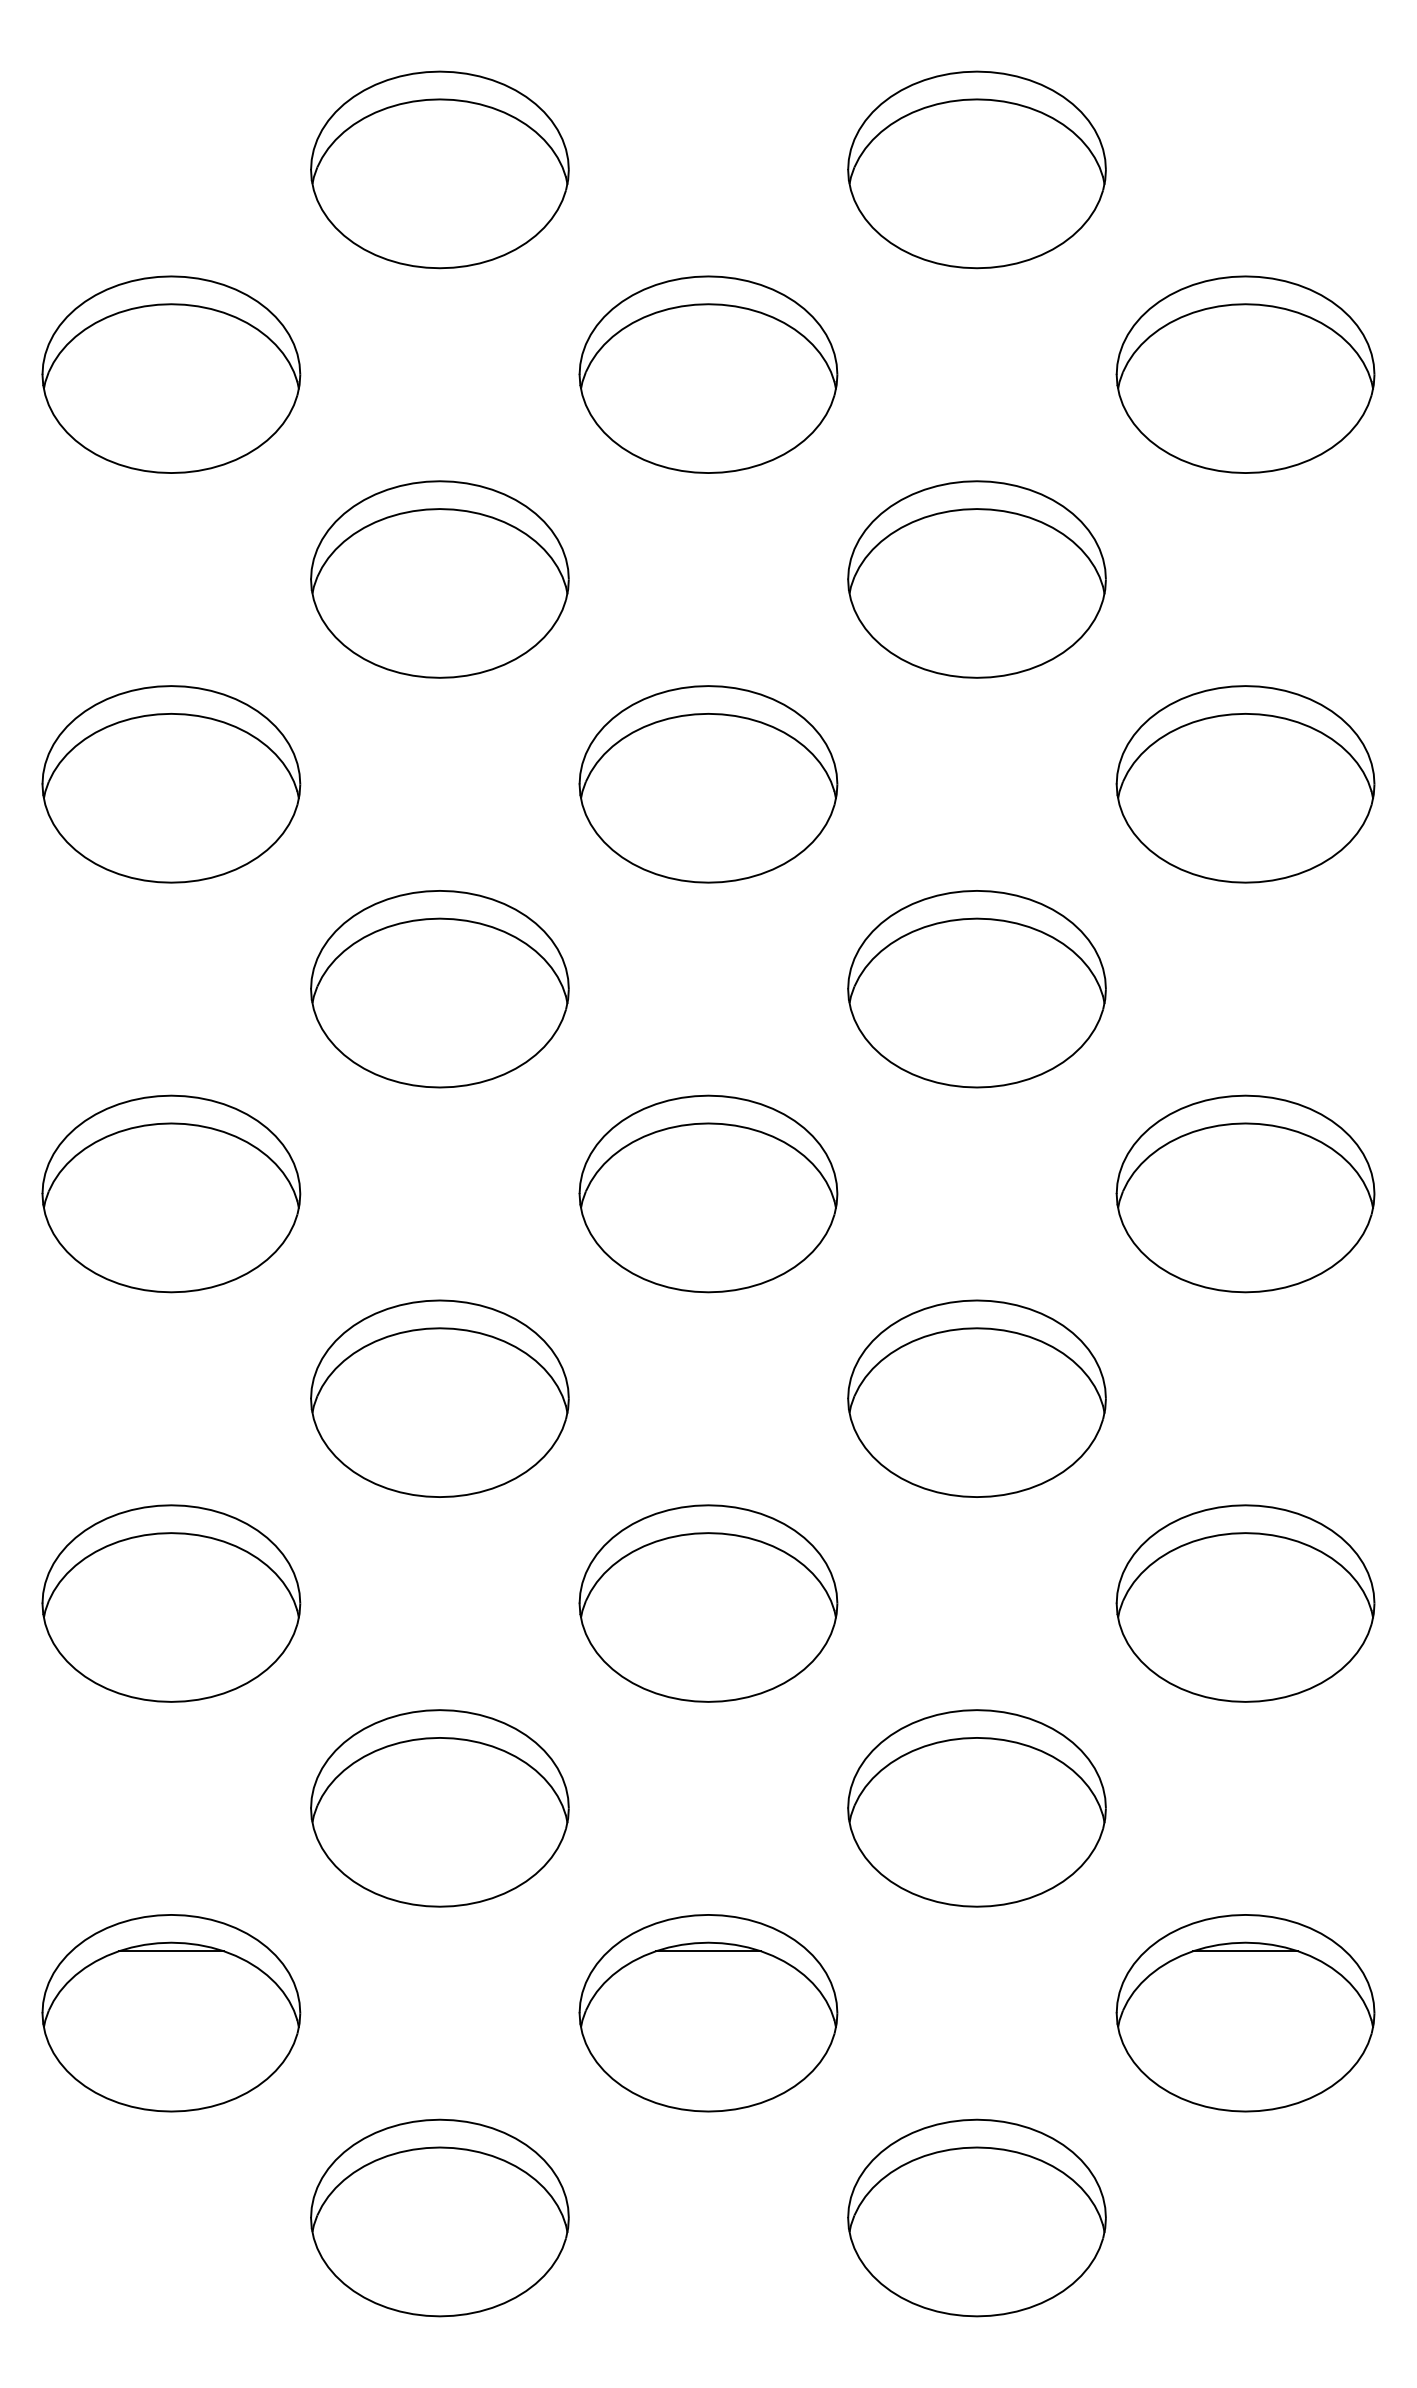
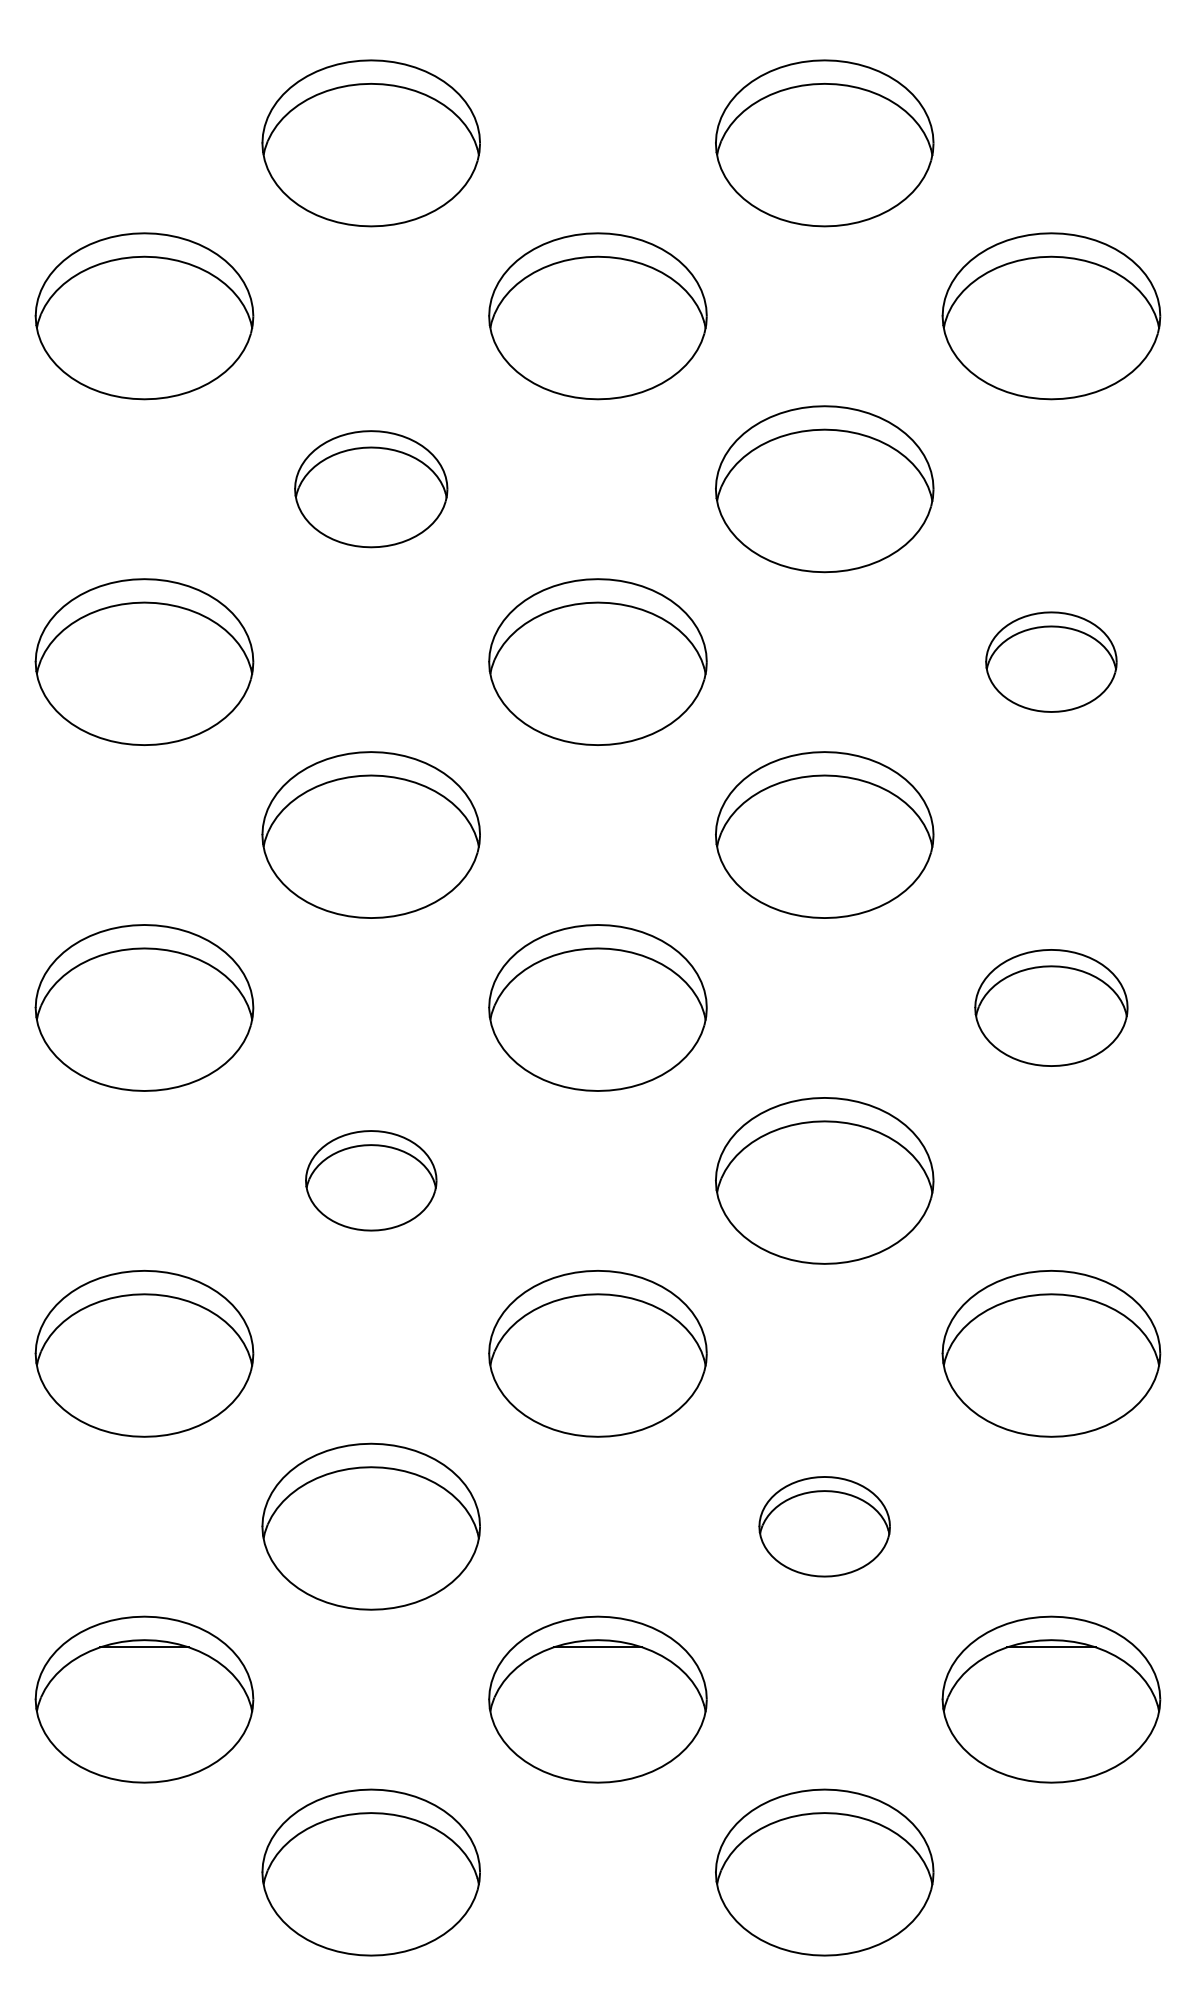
part: (439, 579) -> (370, 489), size x0.7
part: (1245, 784) -> (1051, 662), size x0.6
part: (1245, 1193) -> (1051, 1007), size x0.7
part: (439, 1398) -> (370, 1180), size x0.6
part: (976, 1808) -> (824, 1526), size x0.6

